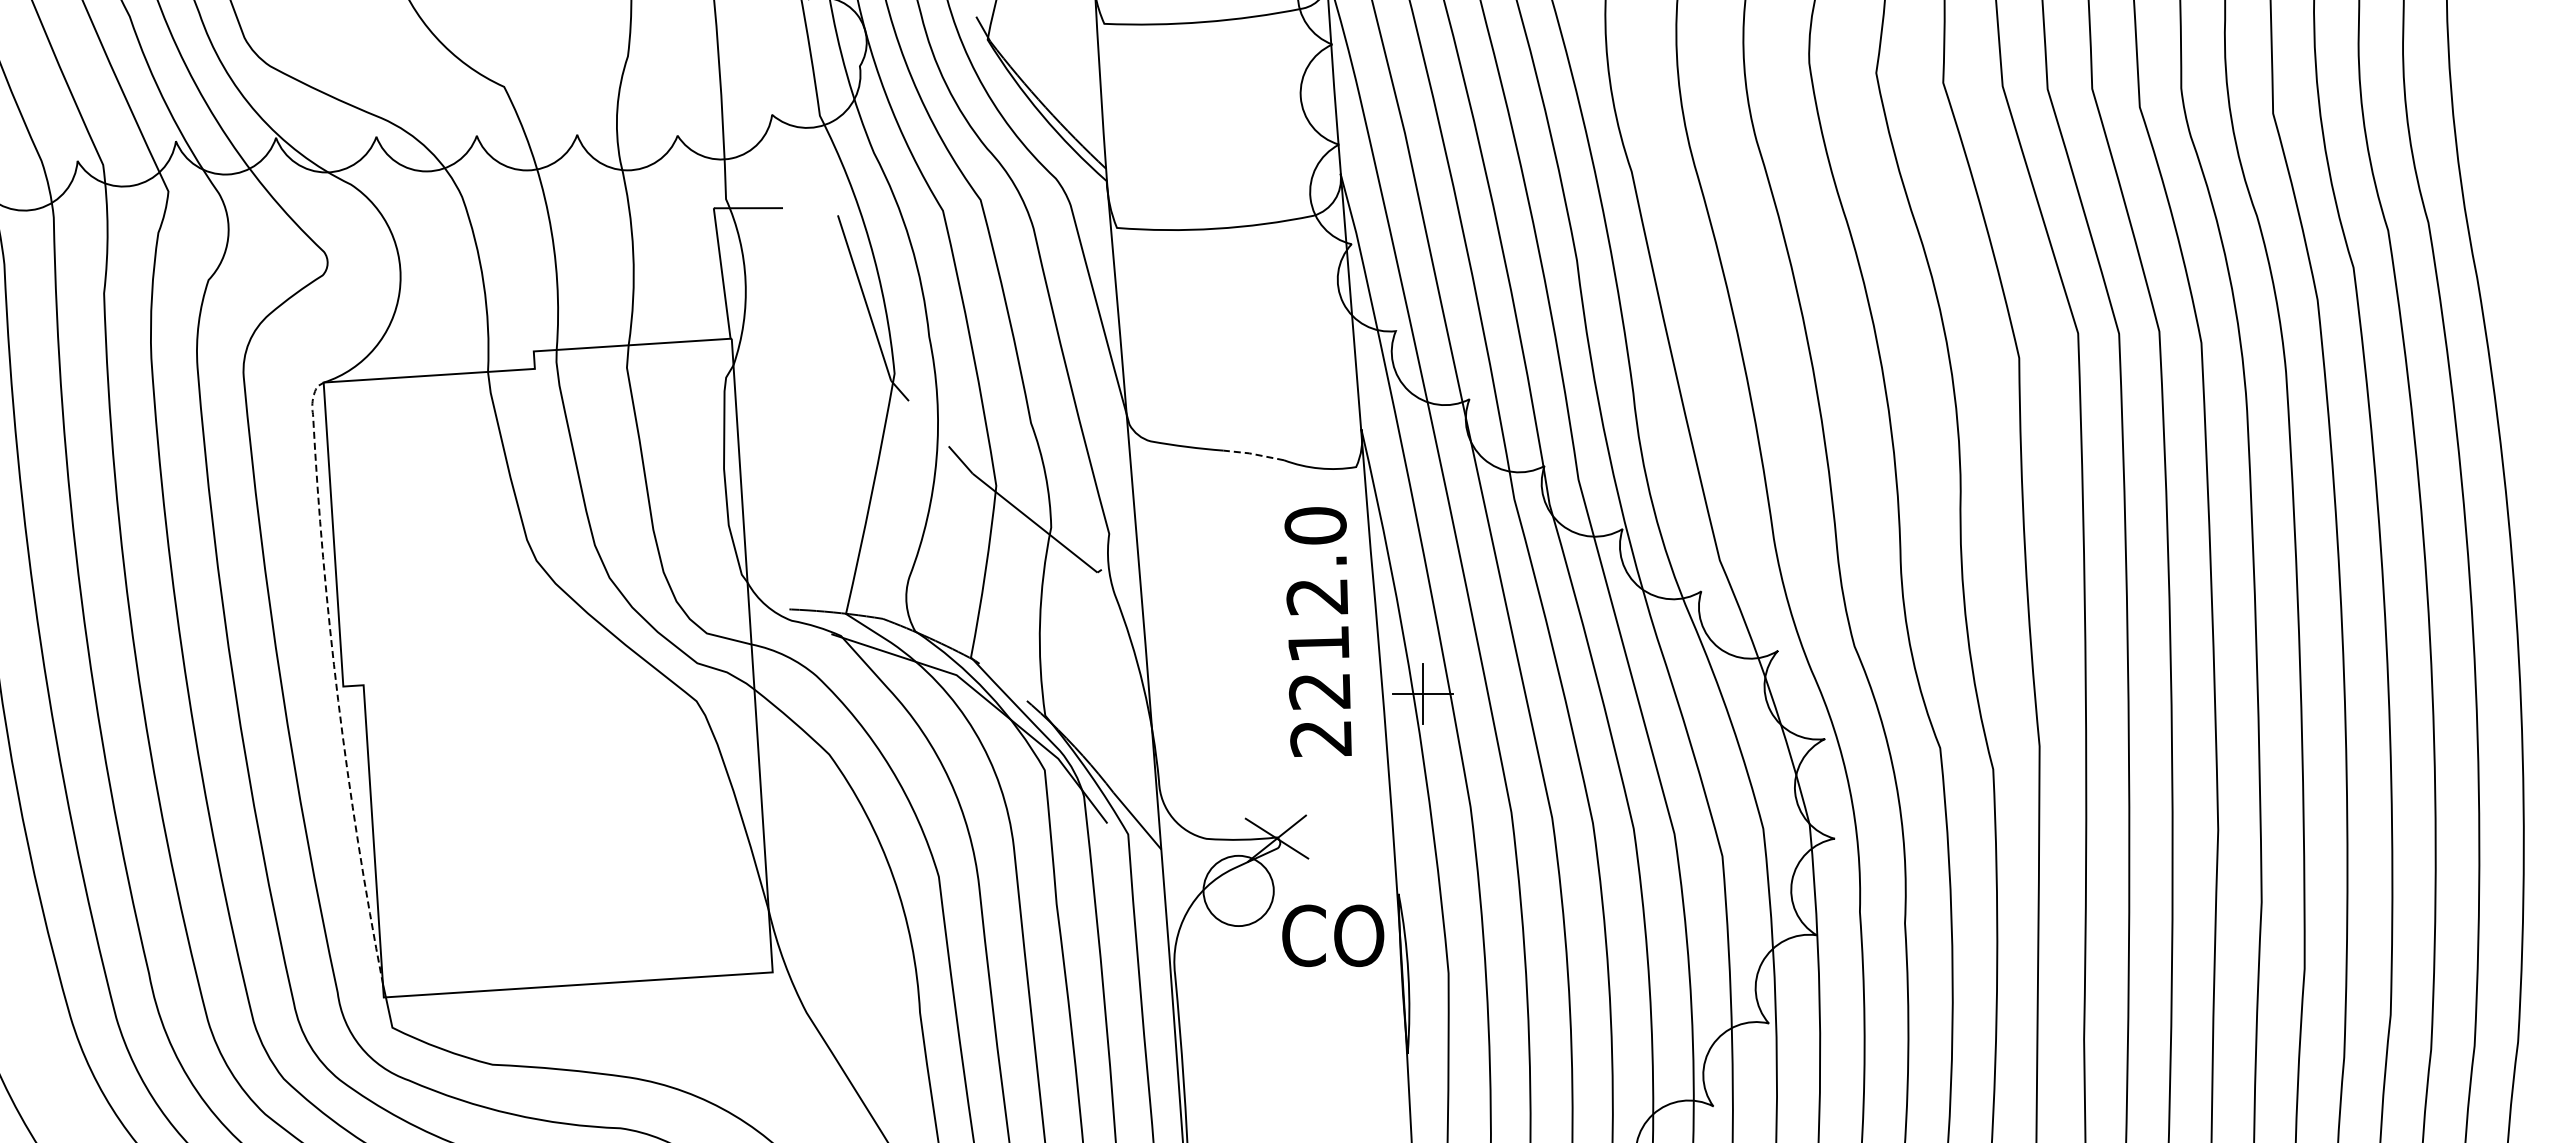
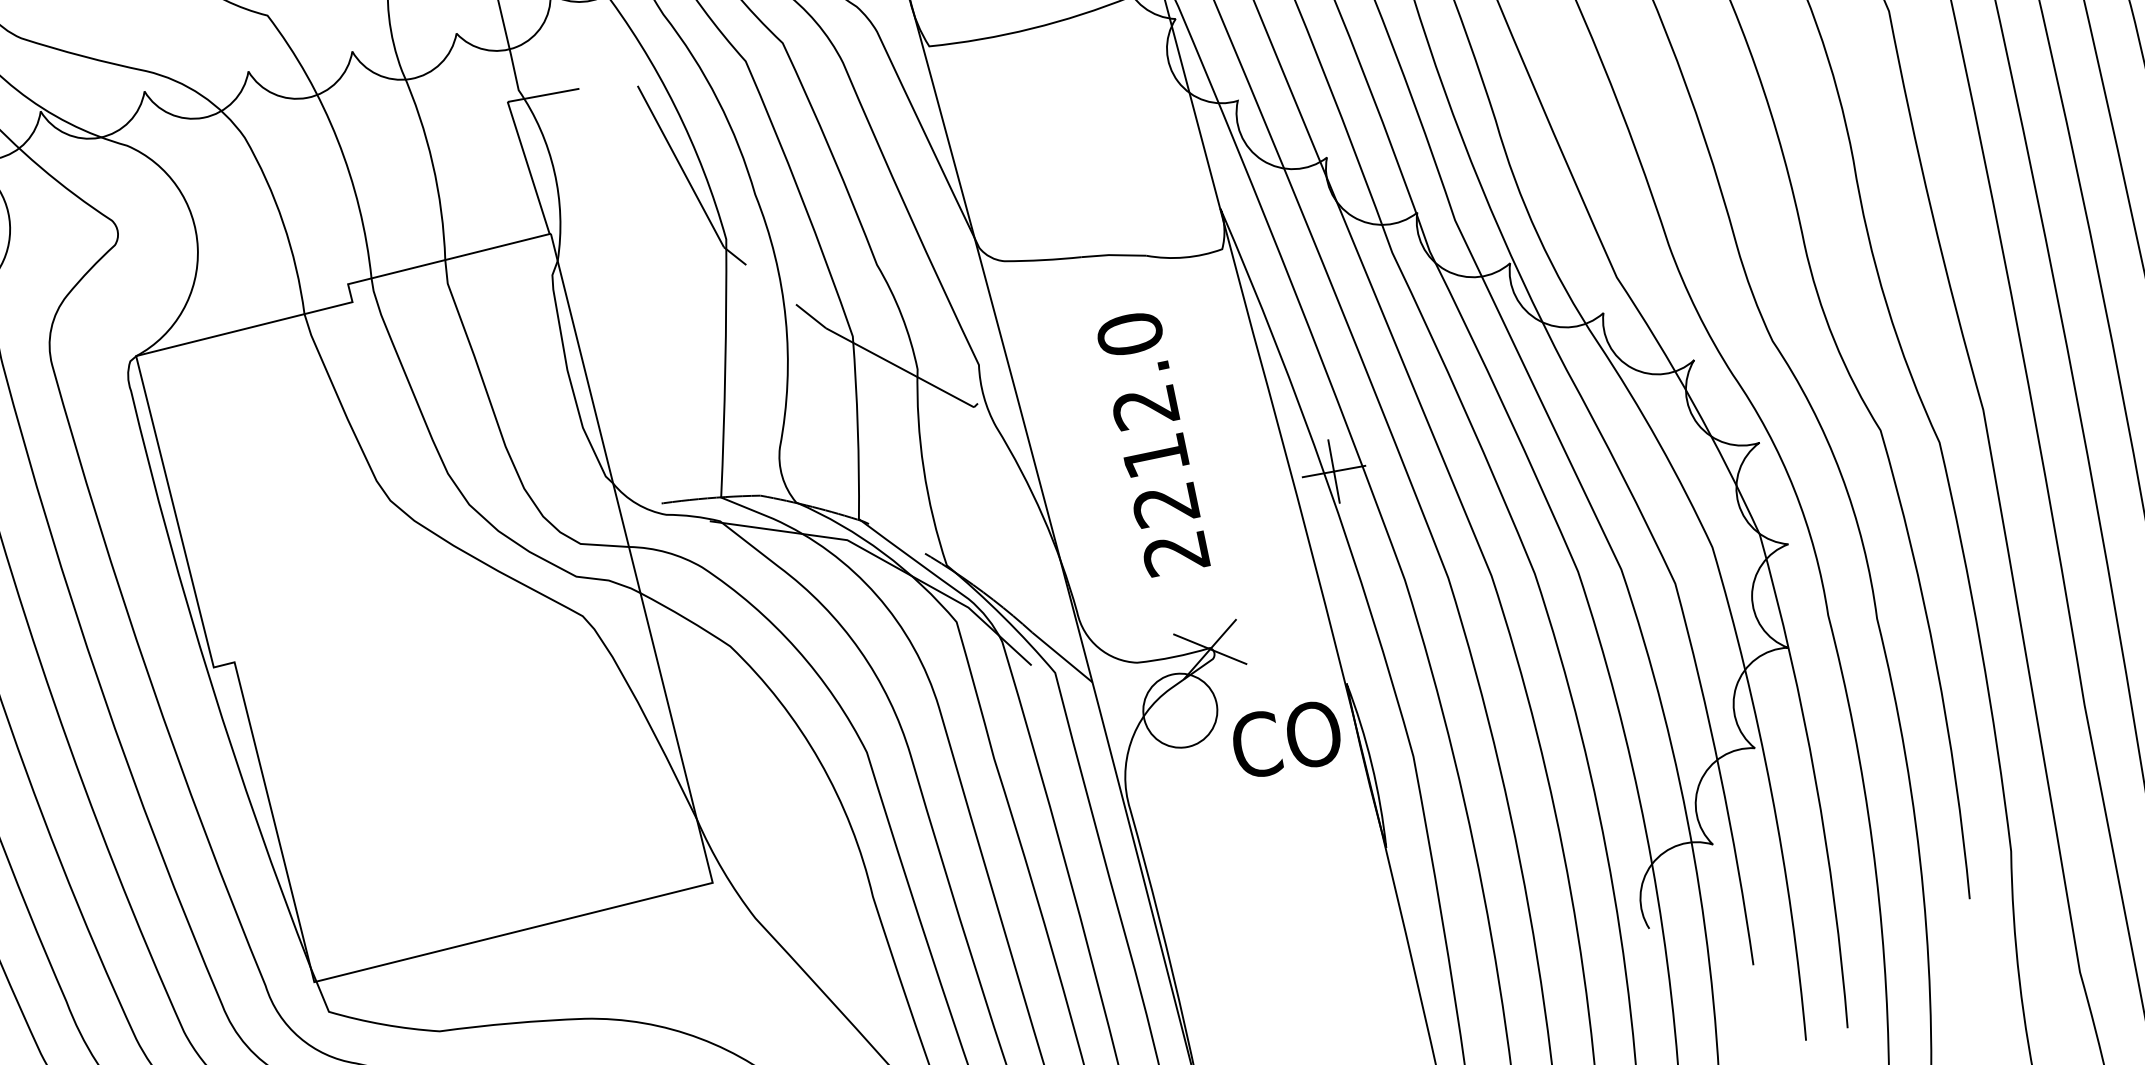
line: (1253, 454) -> (1113, 255), dashed -> solid
text: (1317, 631) -> (1151, 443), moved
line: (335, 678) -> (204, 660), dashed -> solid

